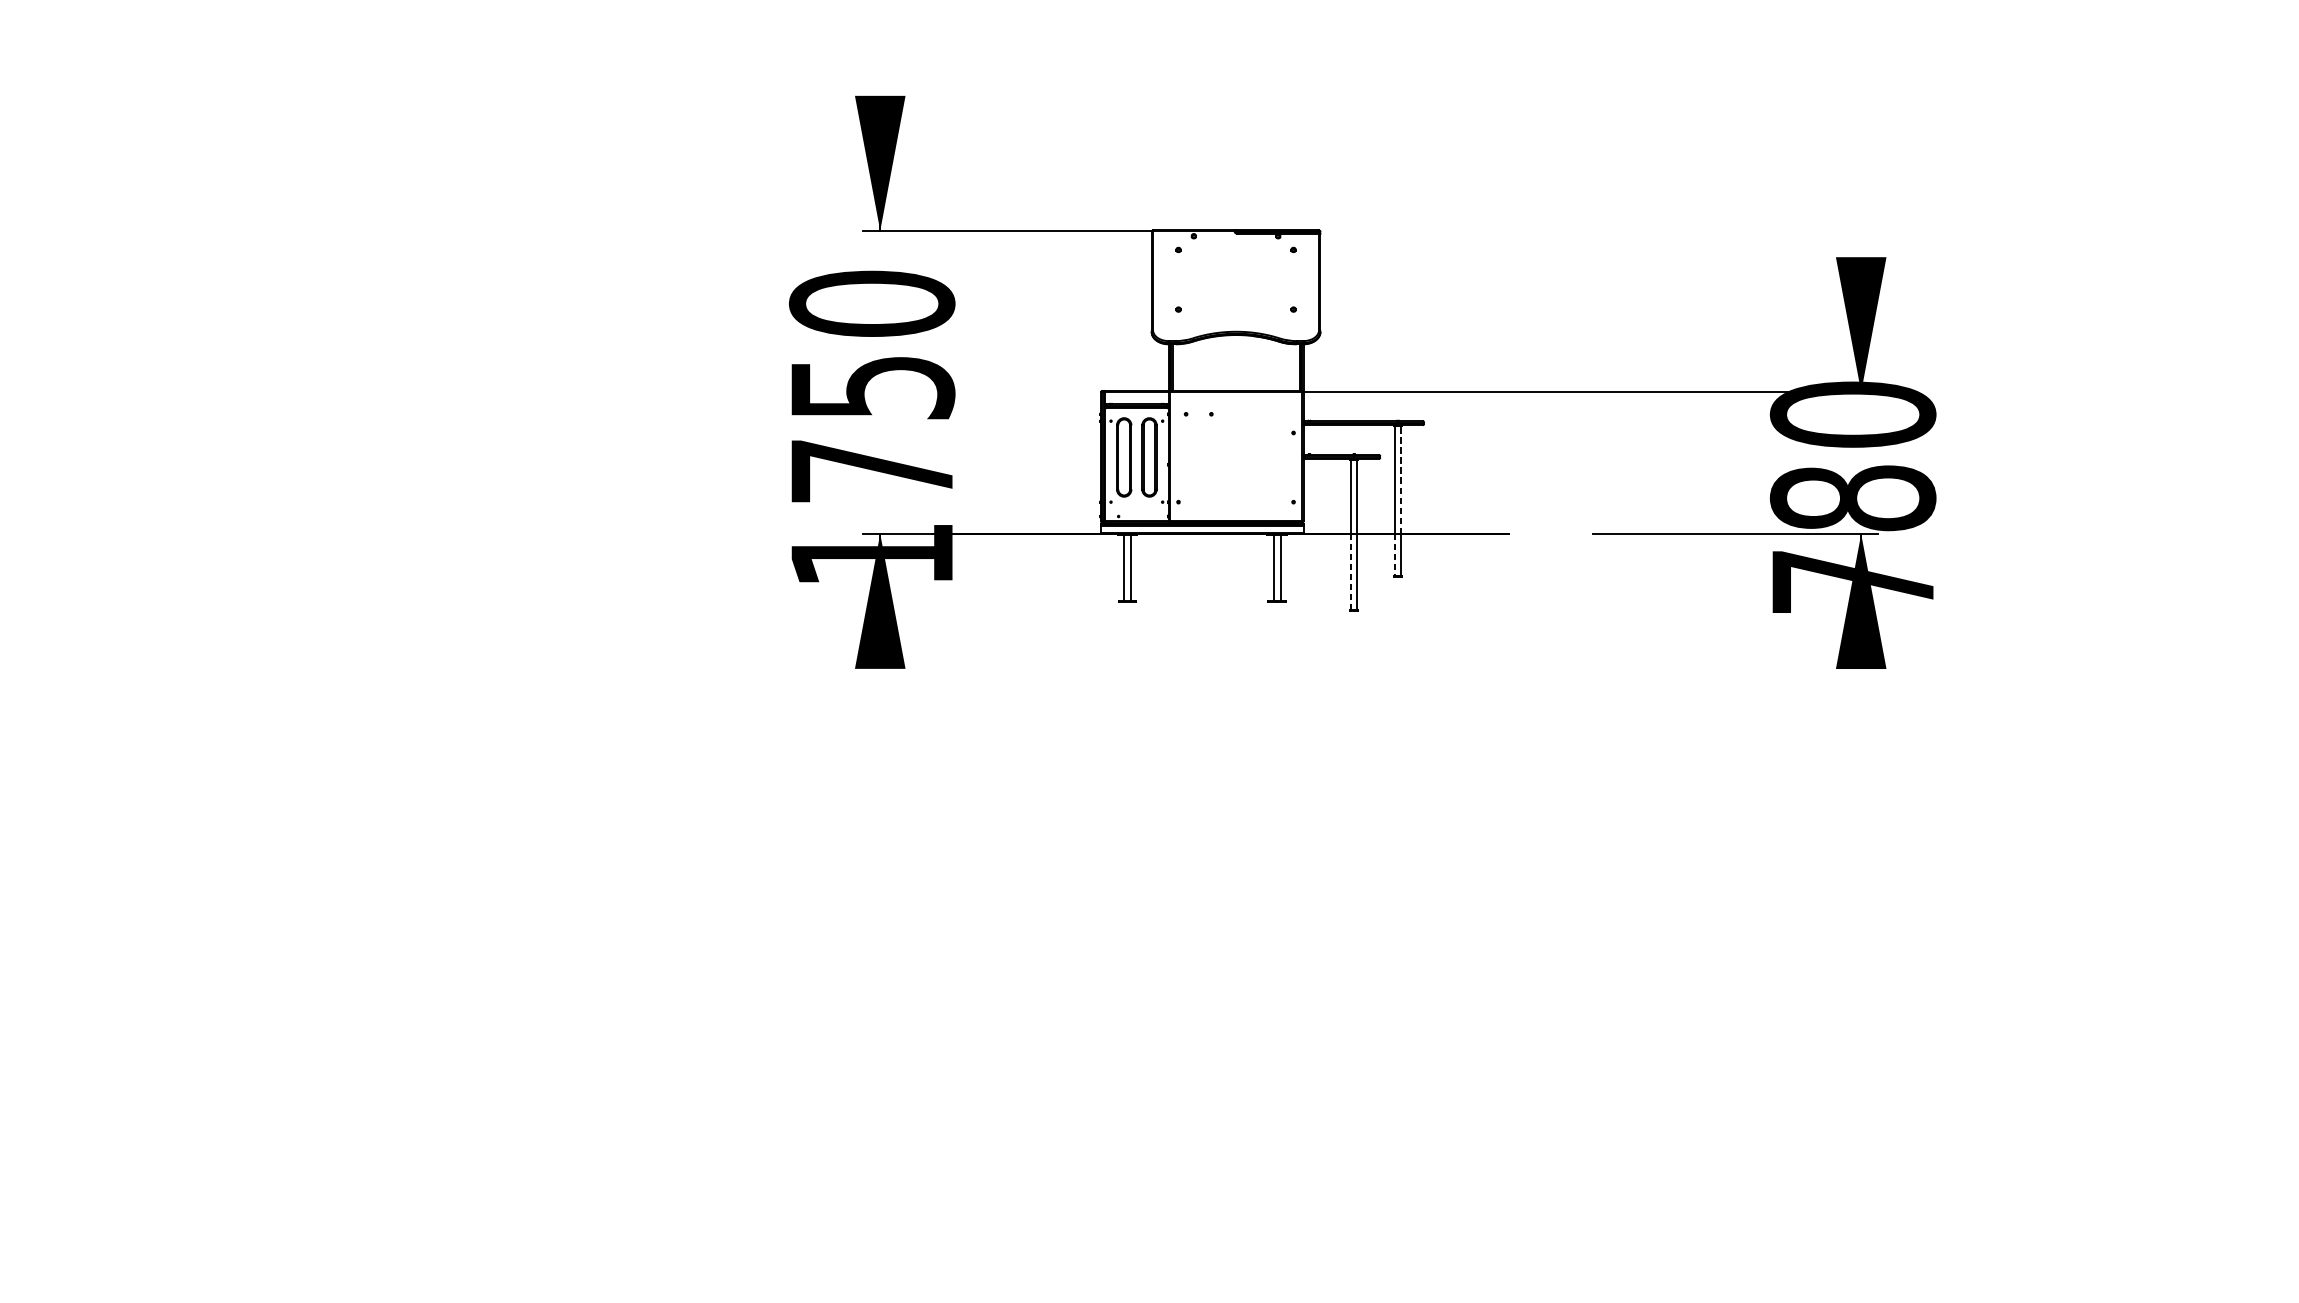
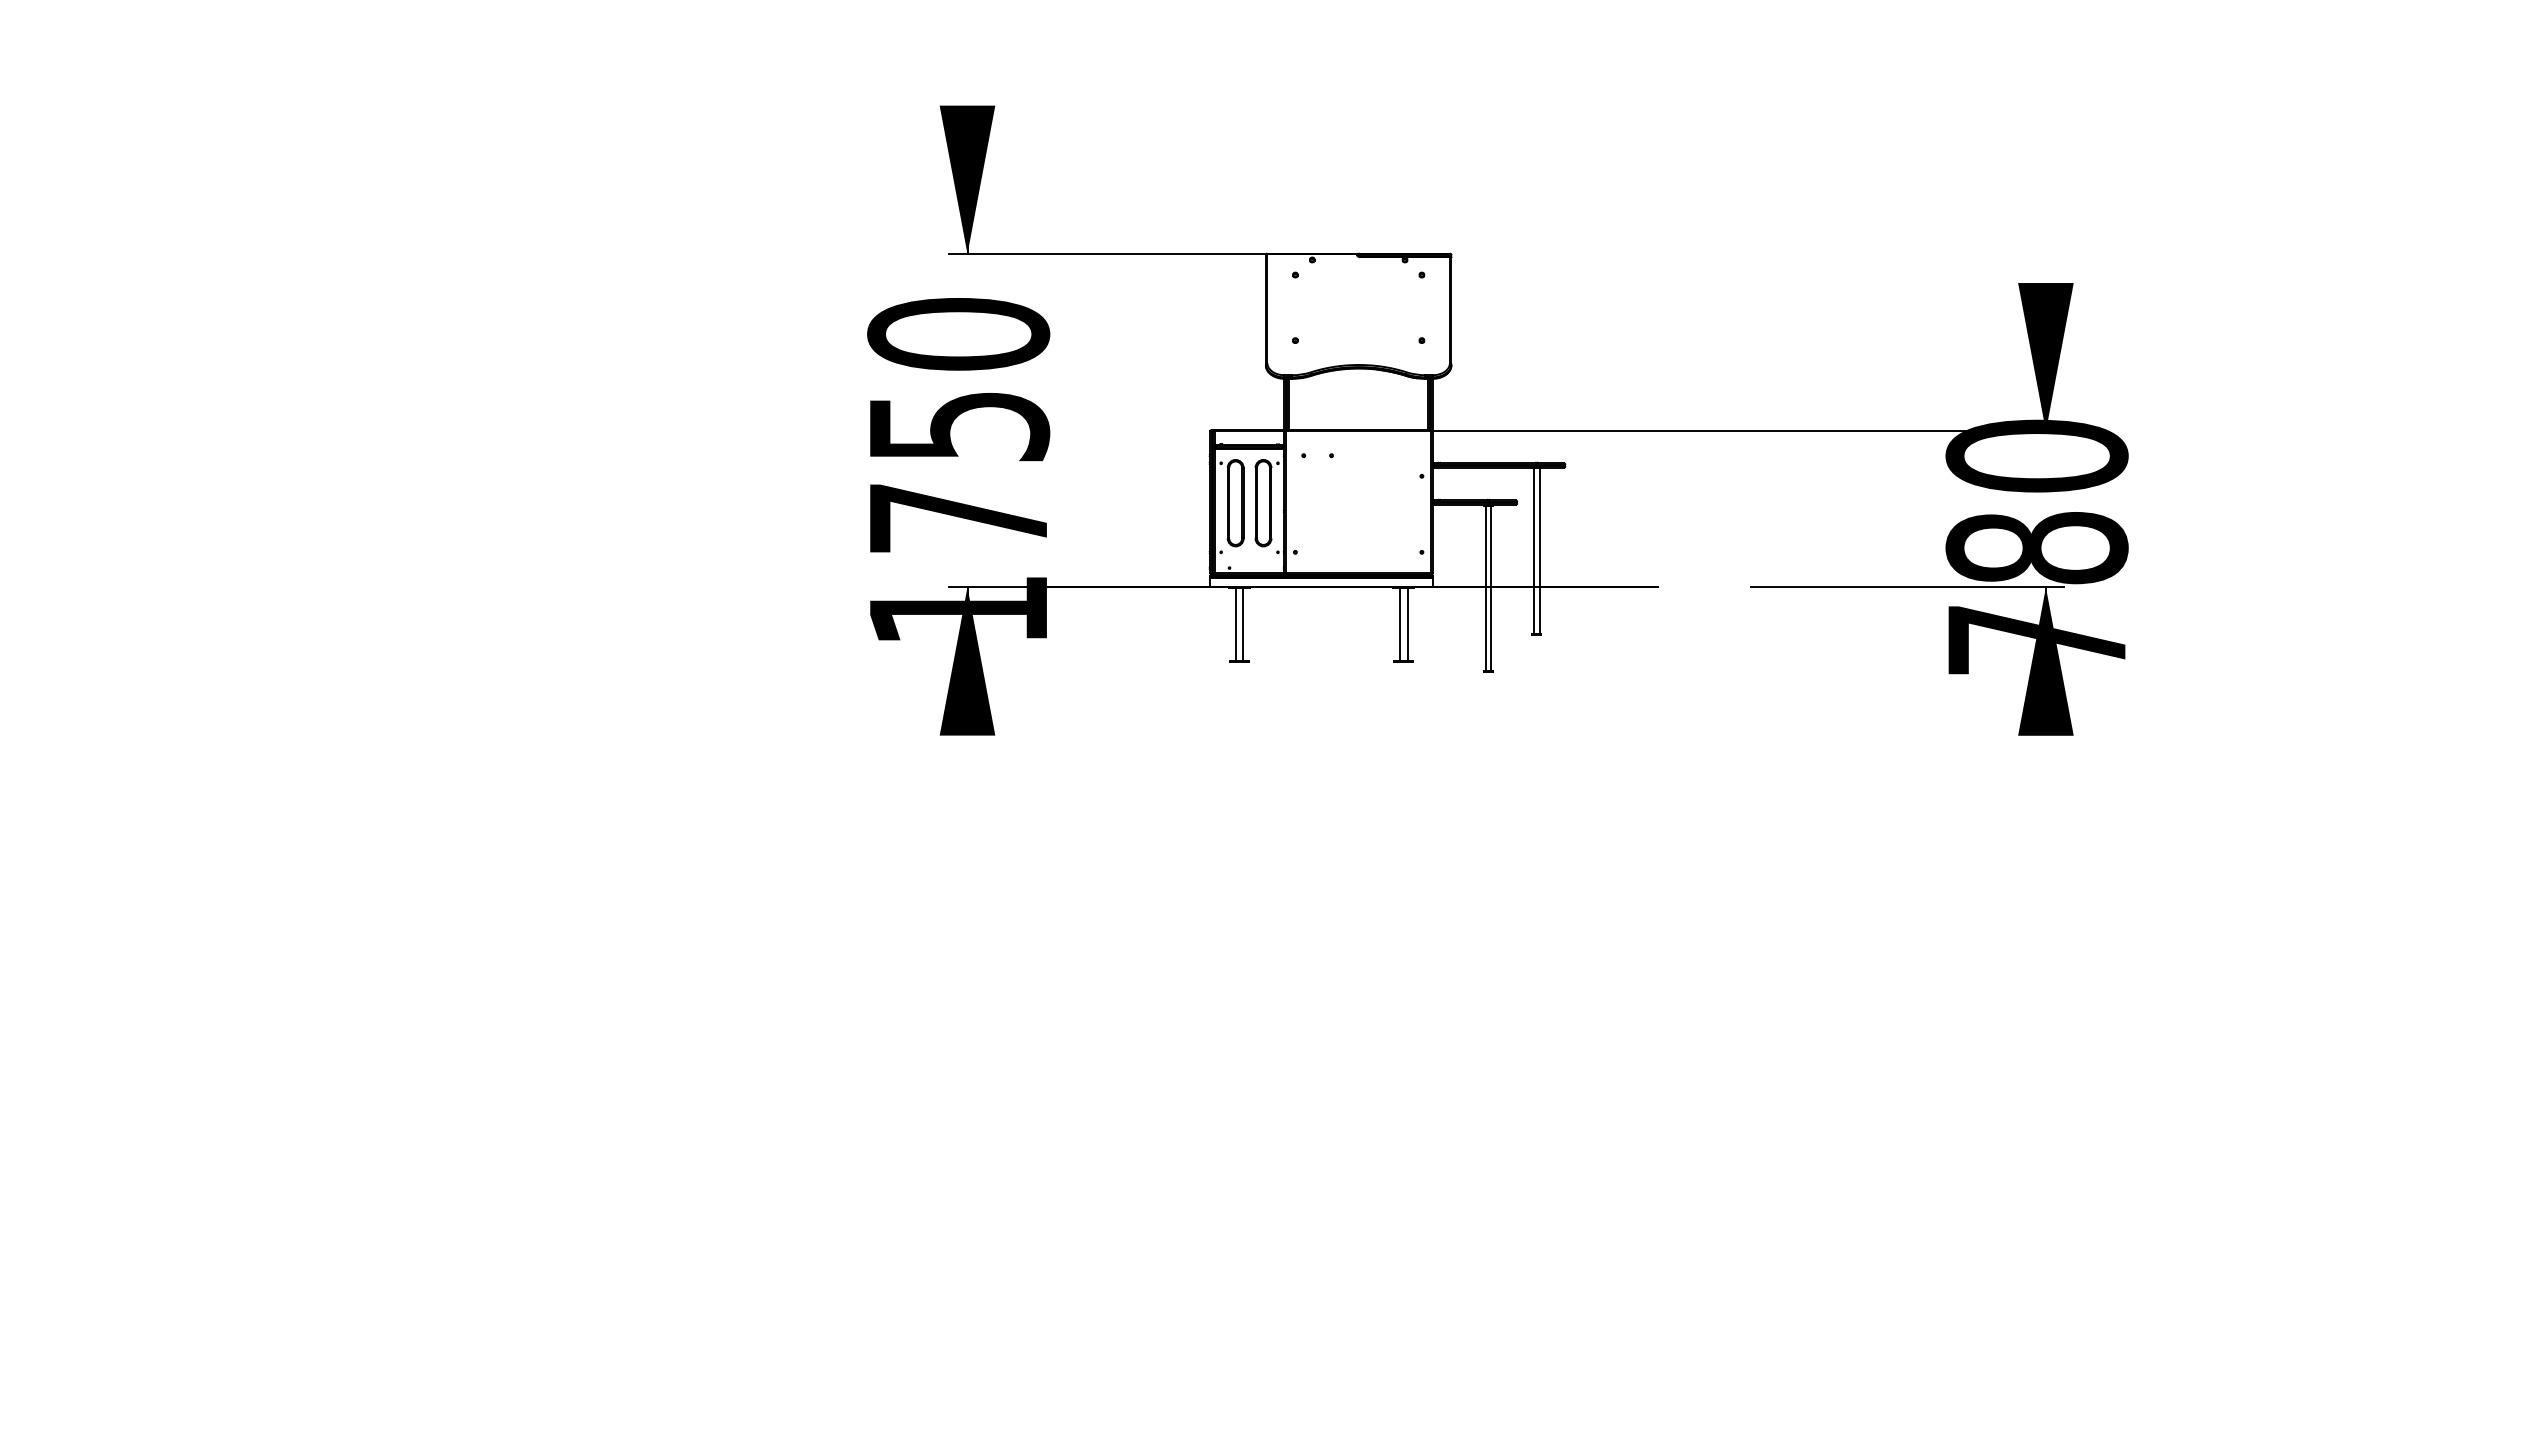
line: (1400, 479) -> (1539, 527), dashed -> solid
line: (1395, 555) -> (1533, 611), dashed -> solid
line: (1351, 572) -> (1485, 629), dashed -> solid

